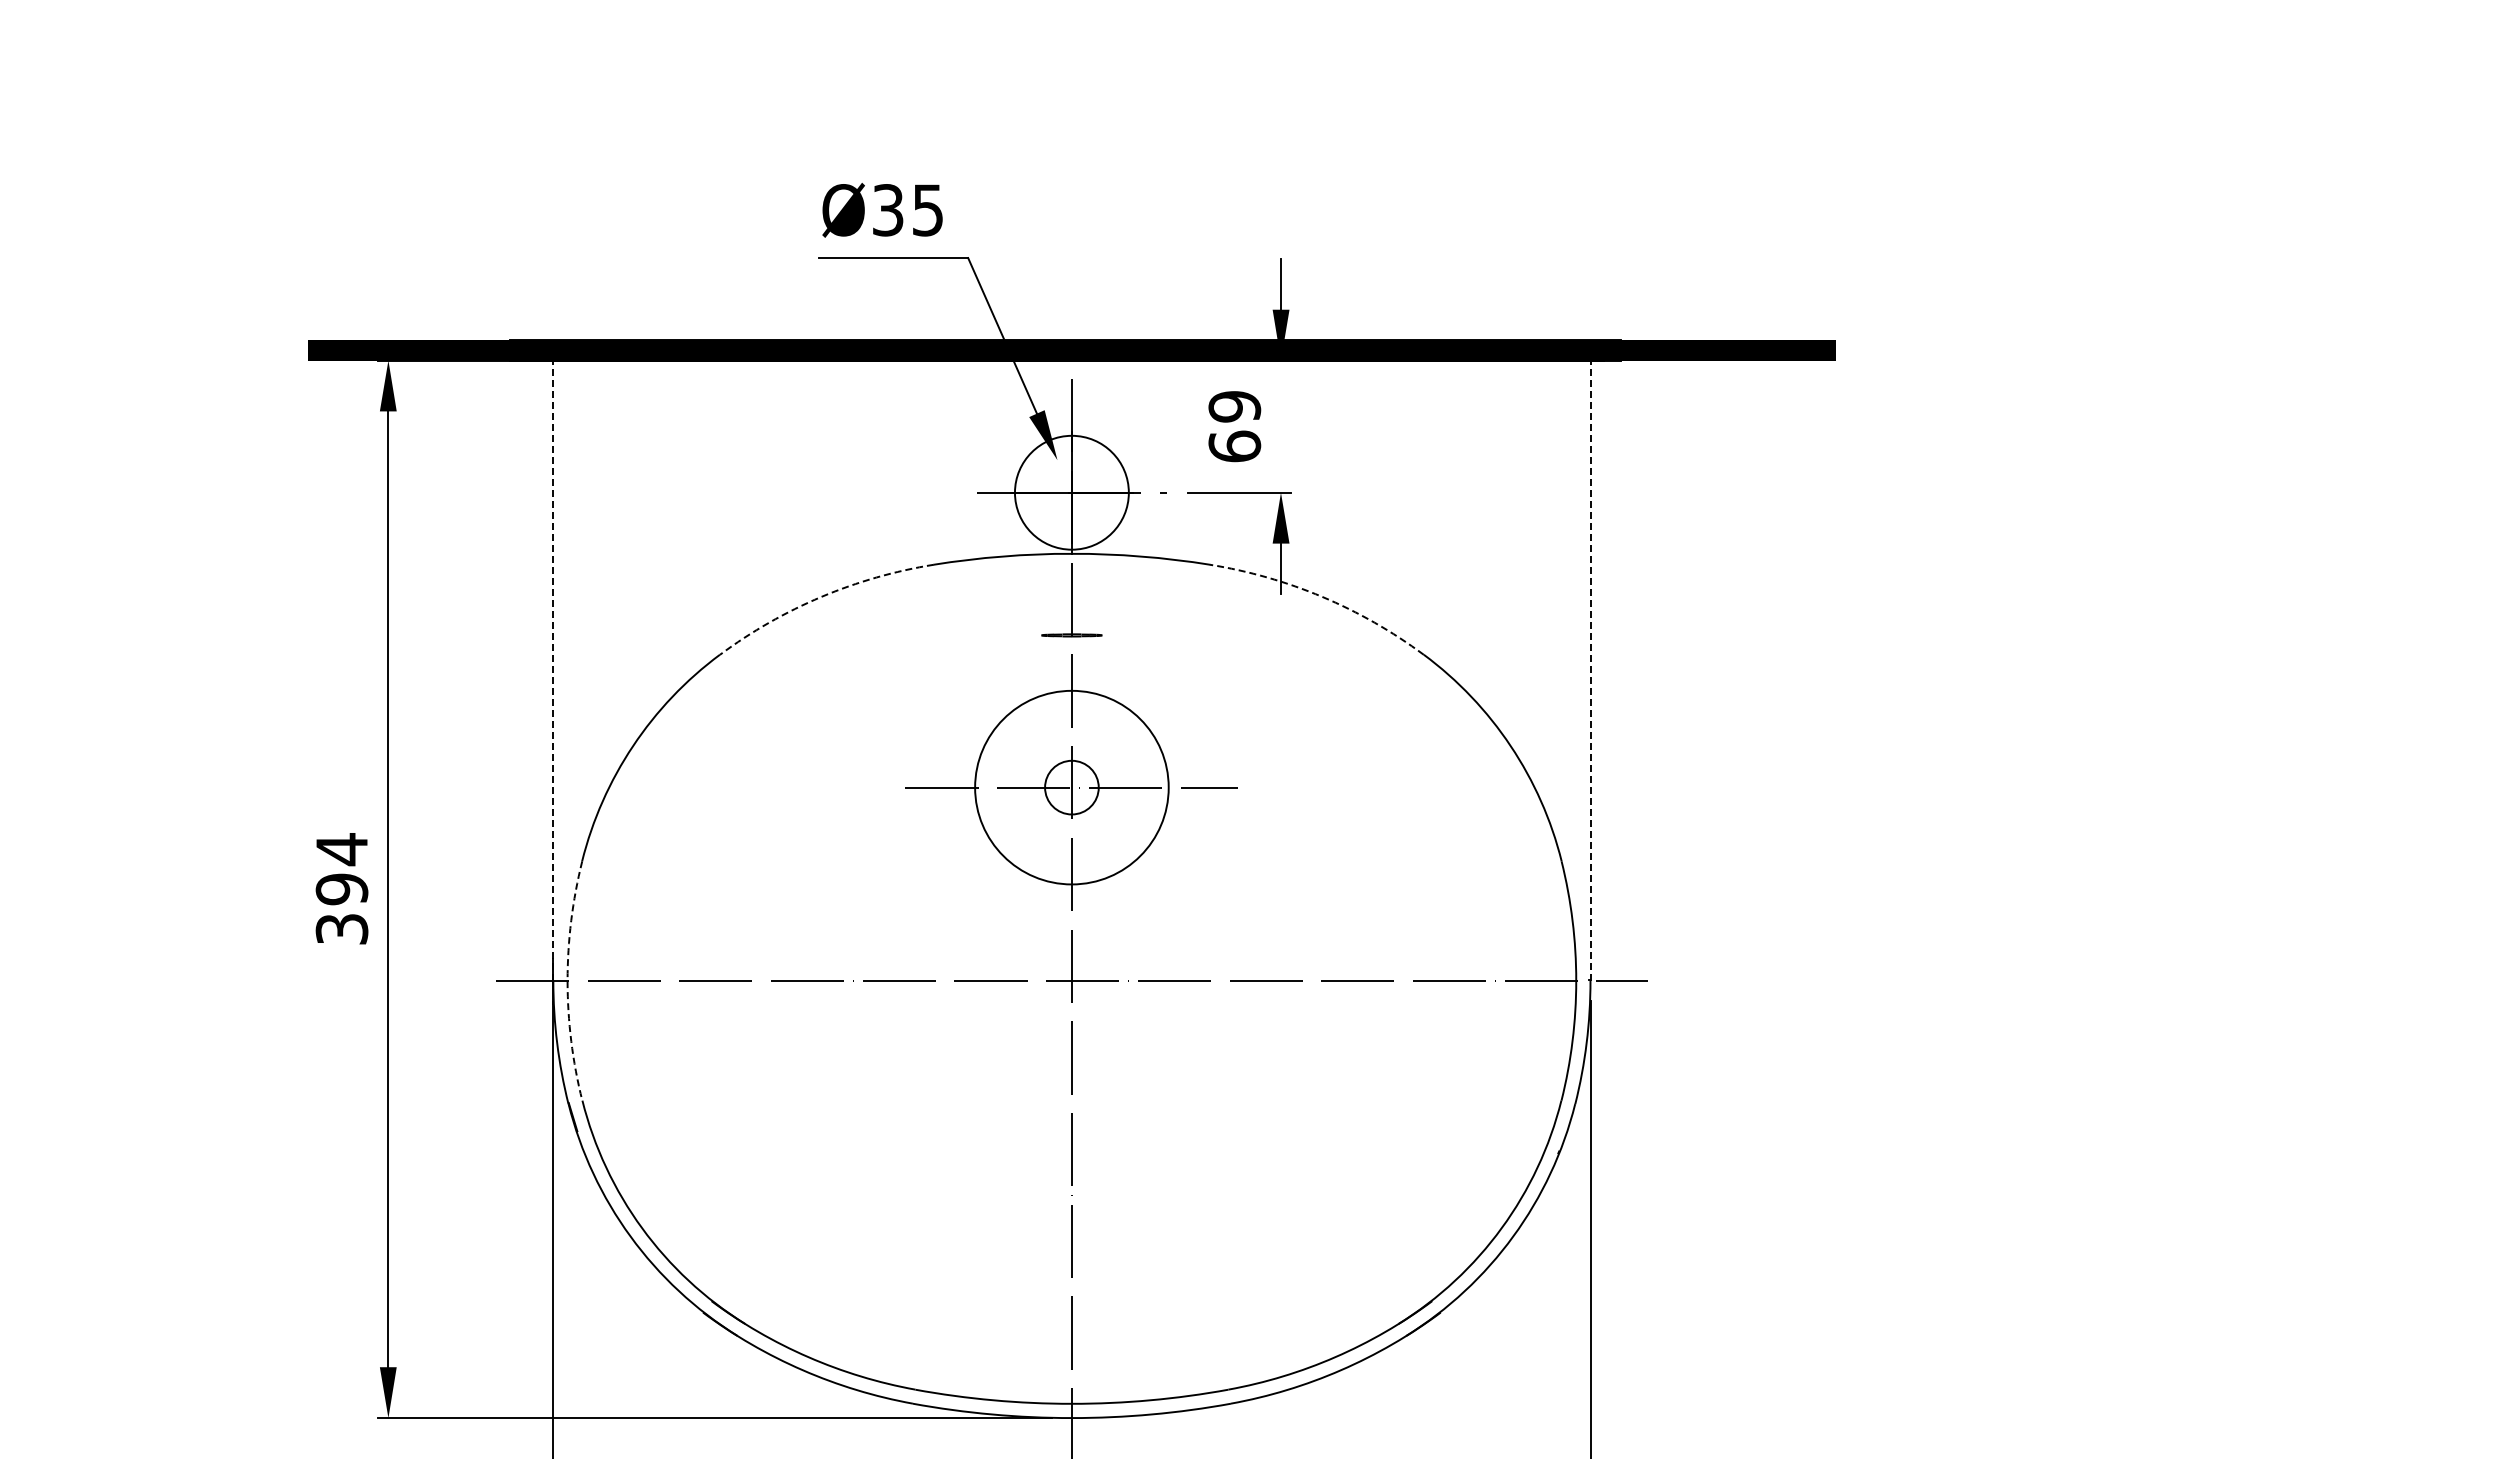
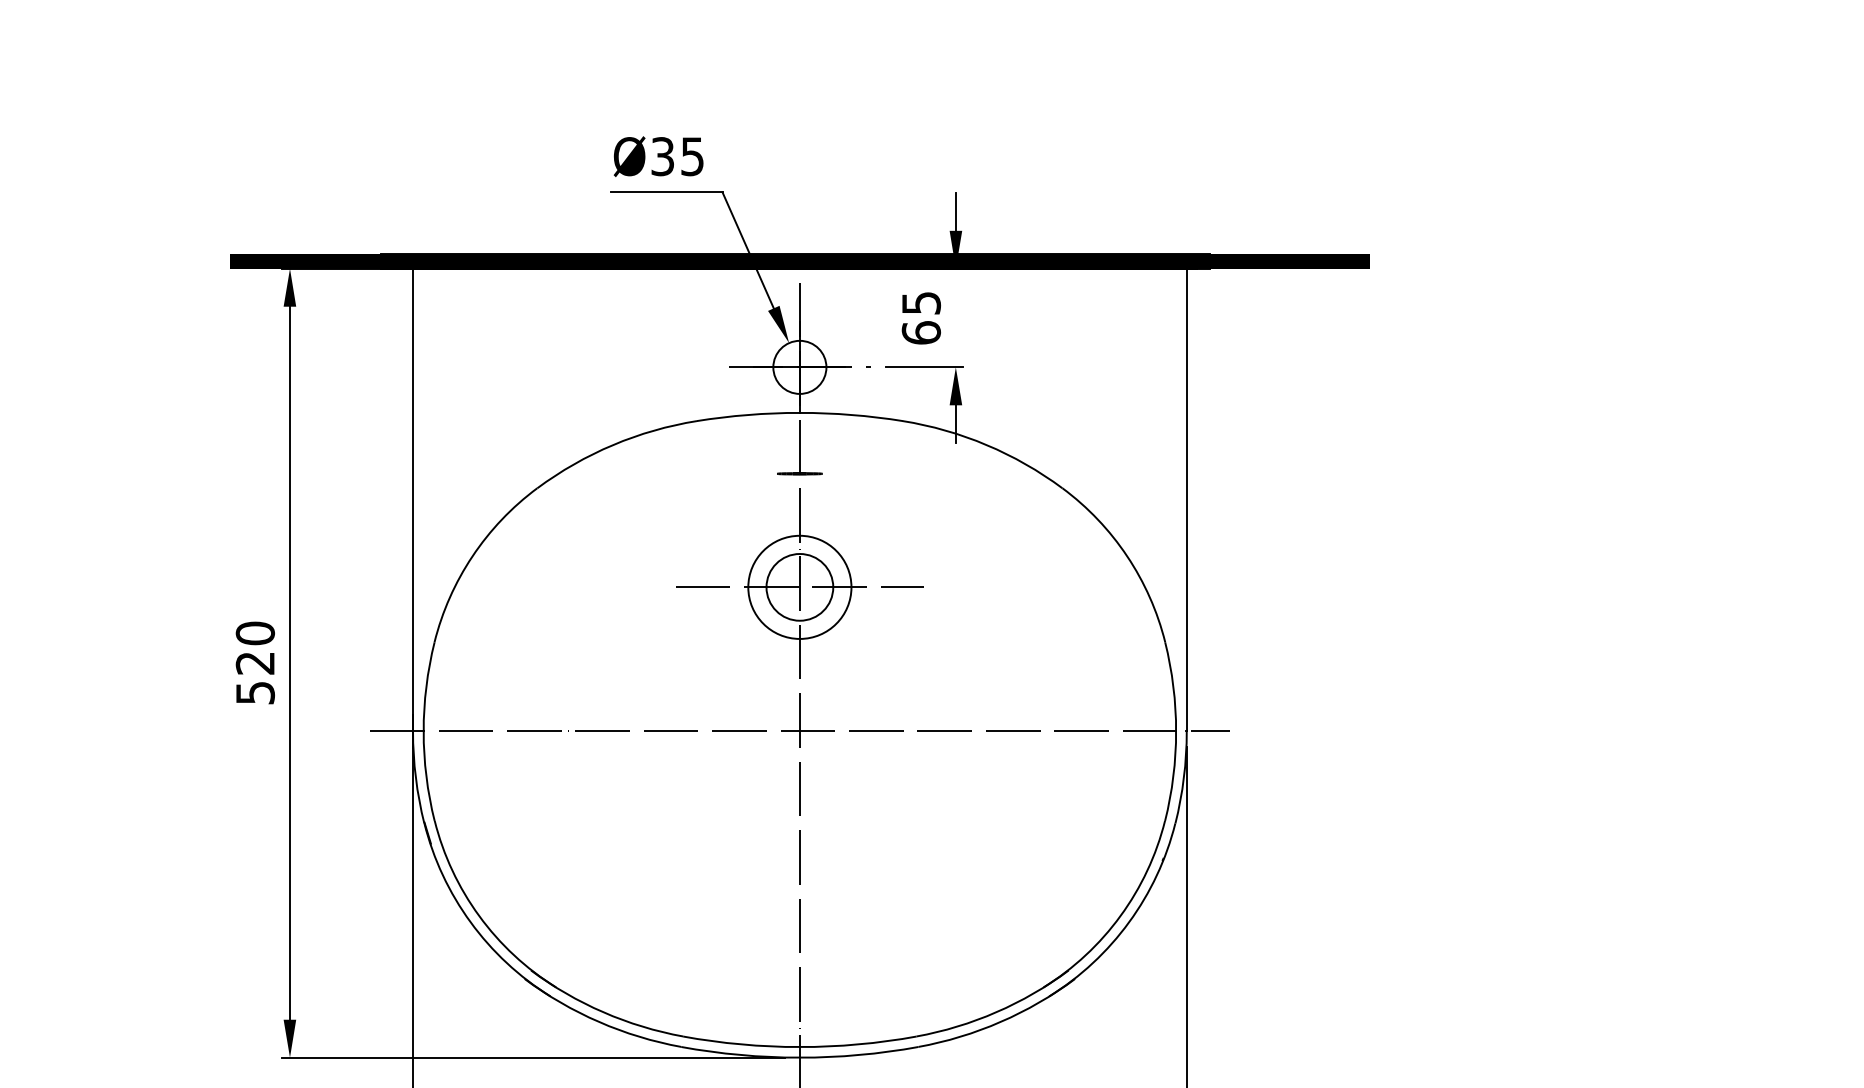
text: (1234, 406) -> (921, 303), 69 -> 65
circle: (1071, 492) -> (799, 367), size x0.62
arc: (821, 596) -> (613, 444), dashed -> solid
arc: (1322, 596) -> (986, 444), dashed -> solid
line: (553, 670) -> (413, 499), dashed -> solid
line: (1590, 670) -> (1186, 499), dashed -> solid
circle: (1071, 787) -> (799, 587), size x0.71
circle: (1071, 787) -> (799, 587), size x1.67
text: (341, 888) -> (255, 662), 394 -> 520
arc: (567, 981) -> (423, 731), dashed -> solid

